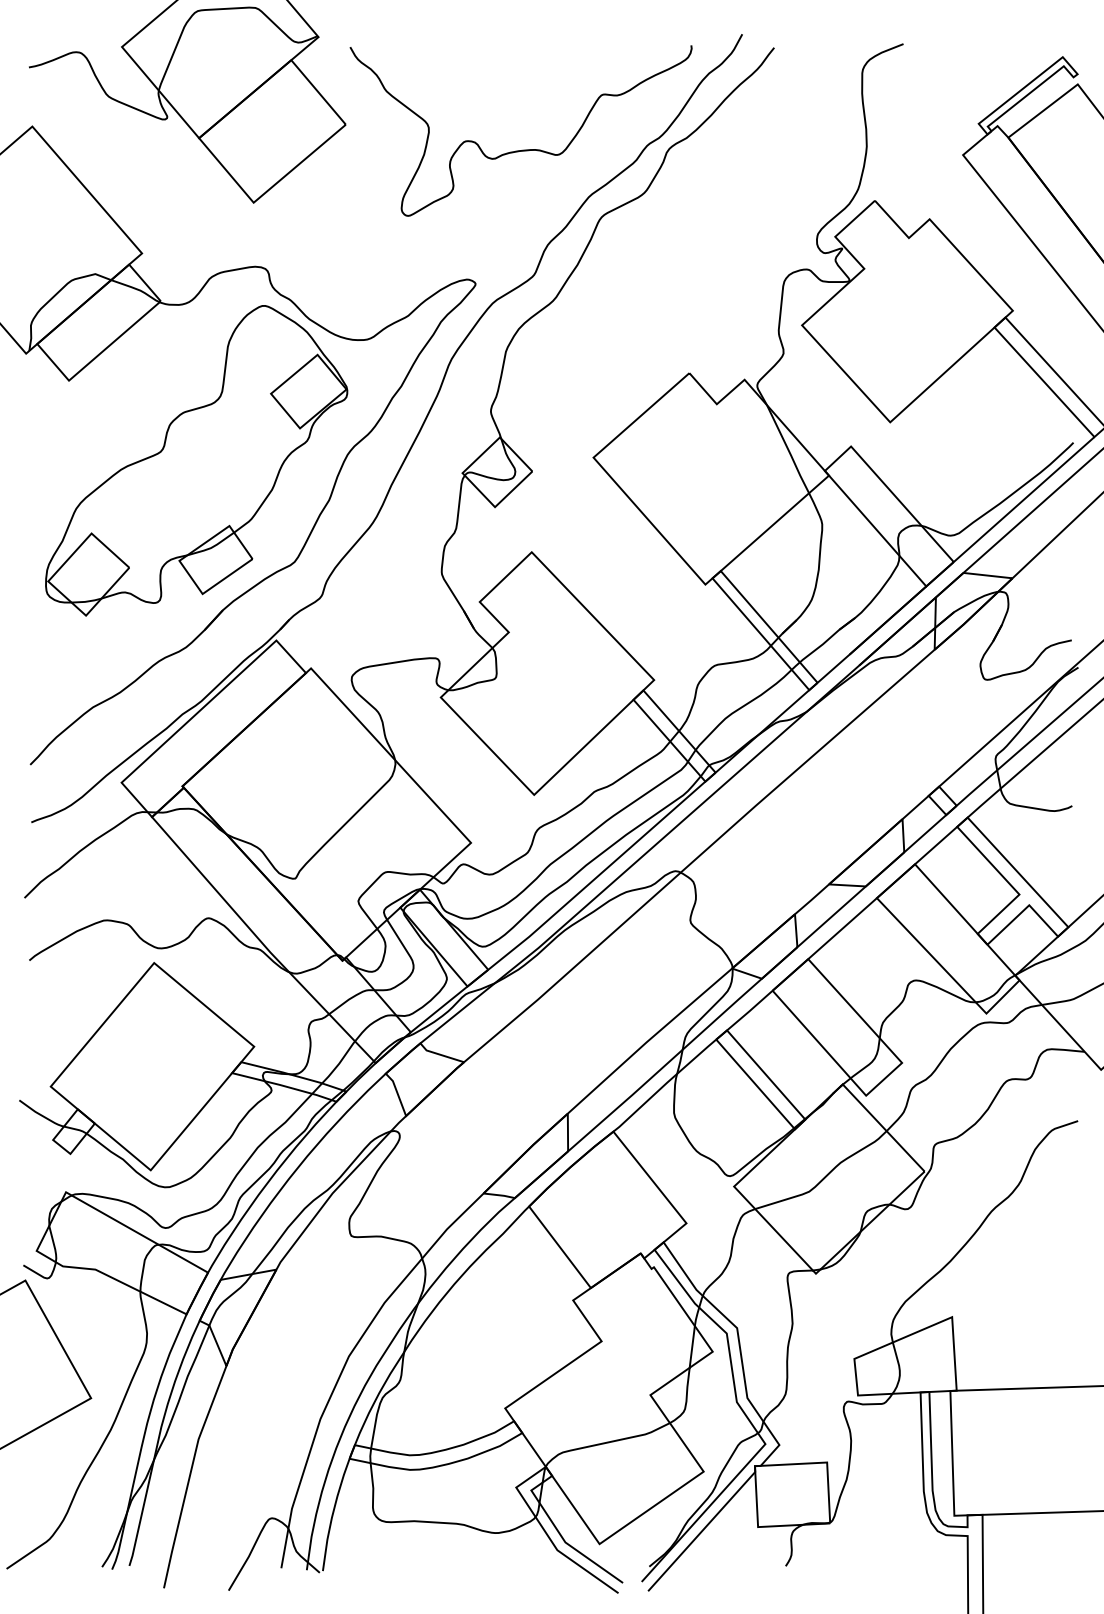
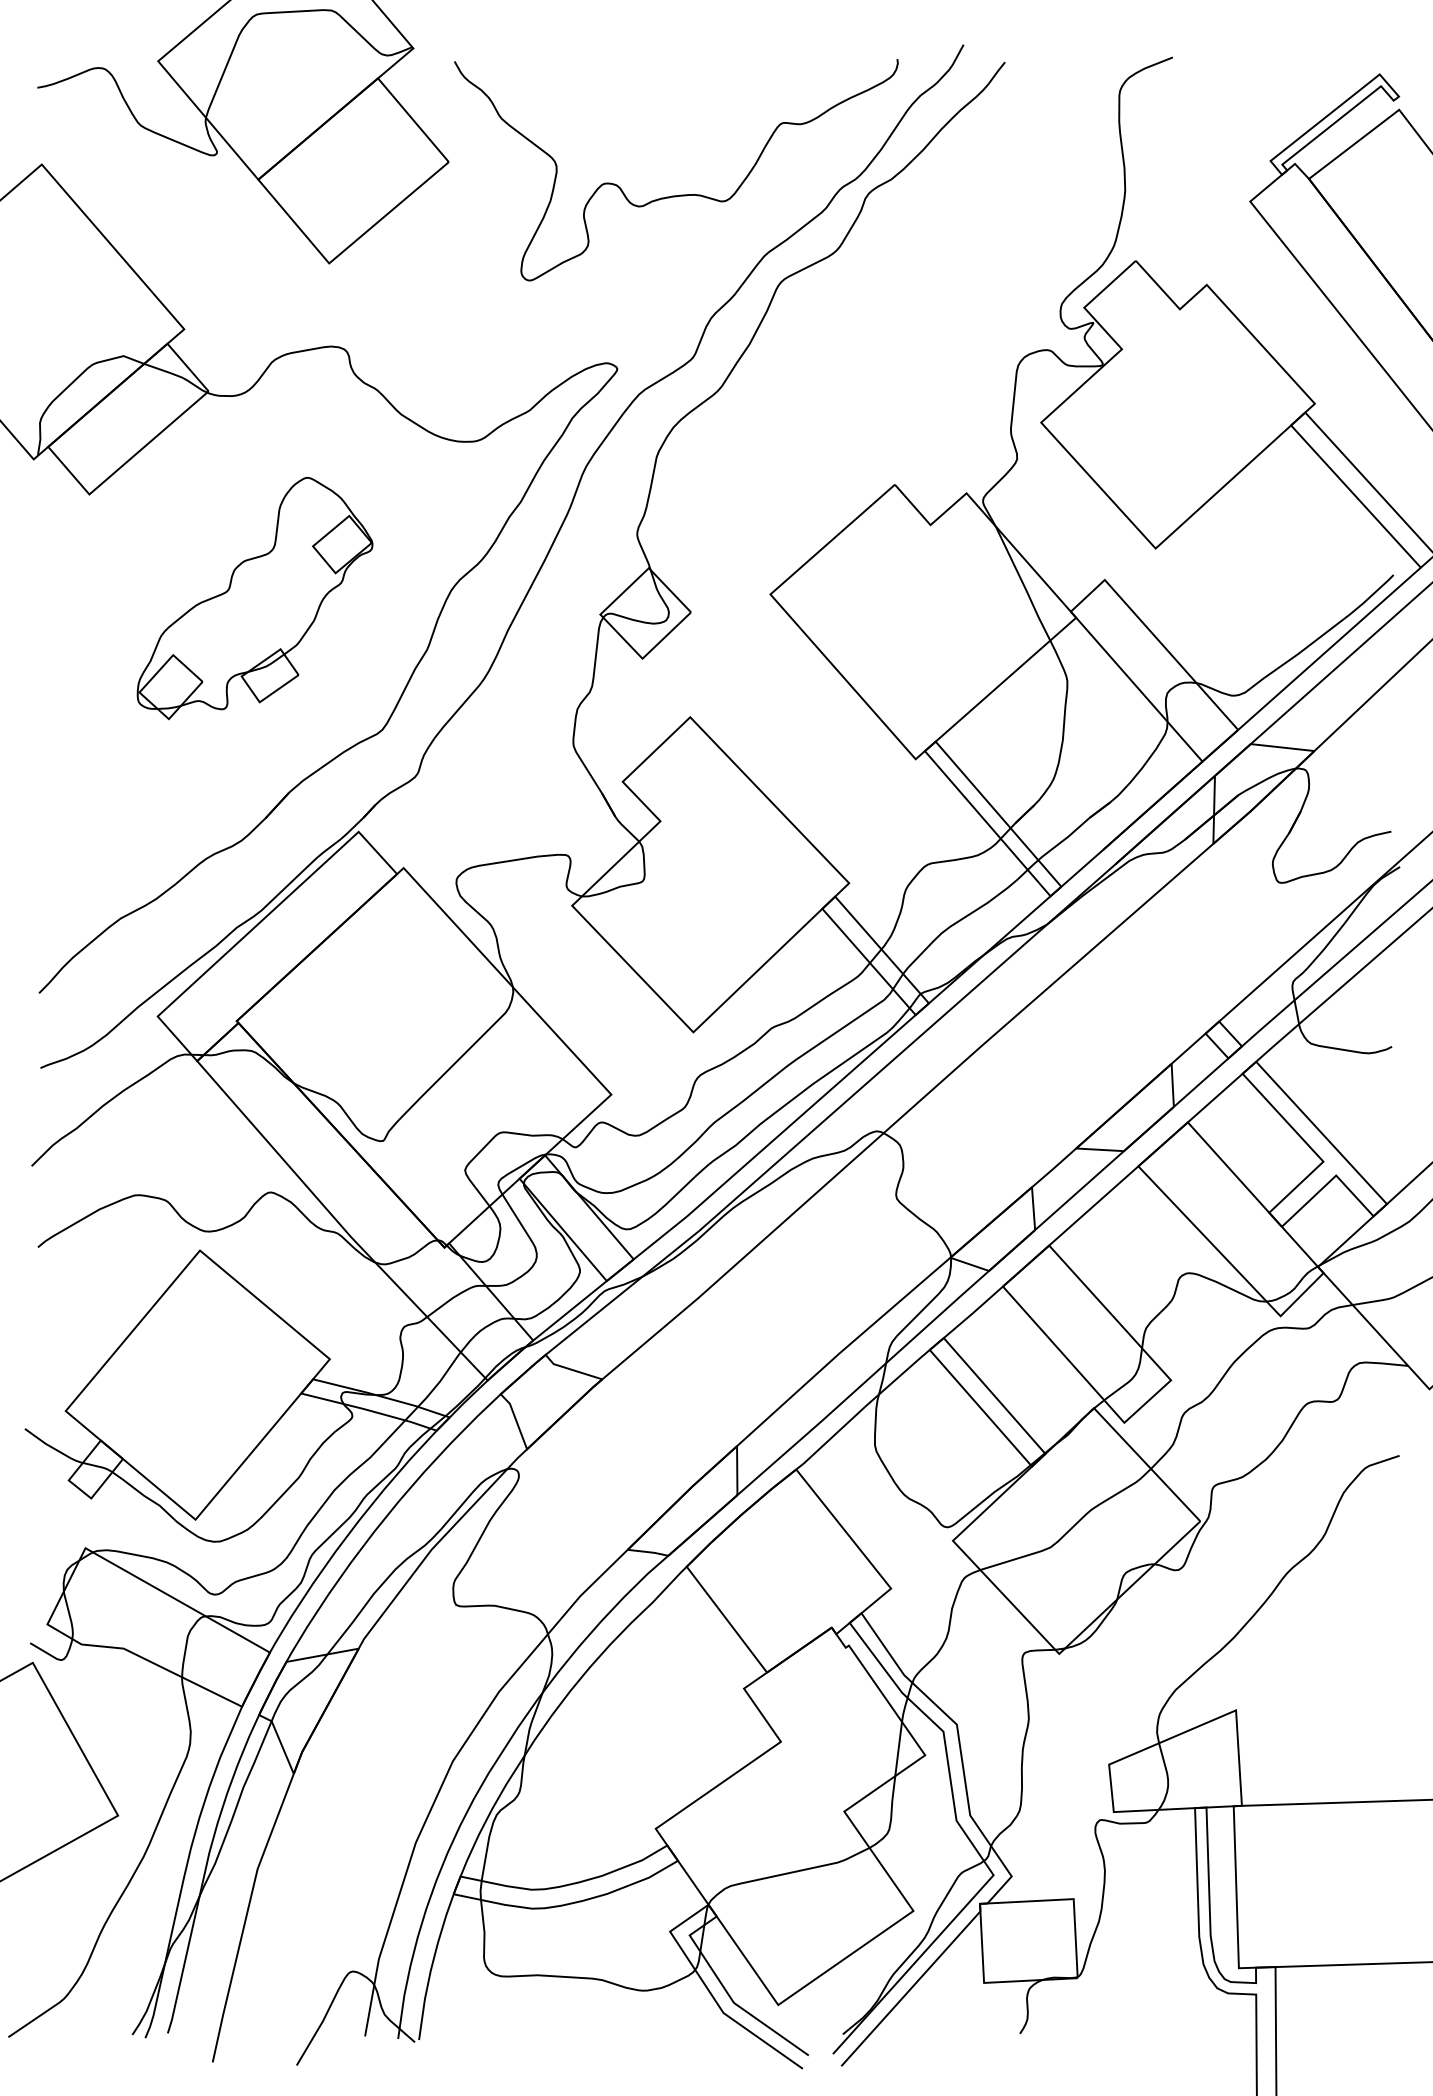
part: (196, 460) -> (254, 598), size x0.6

